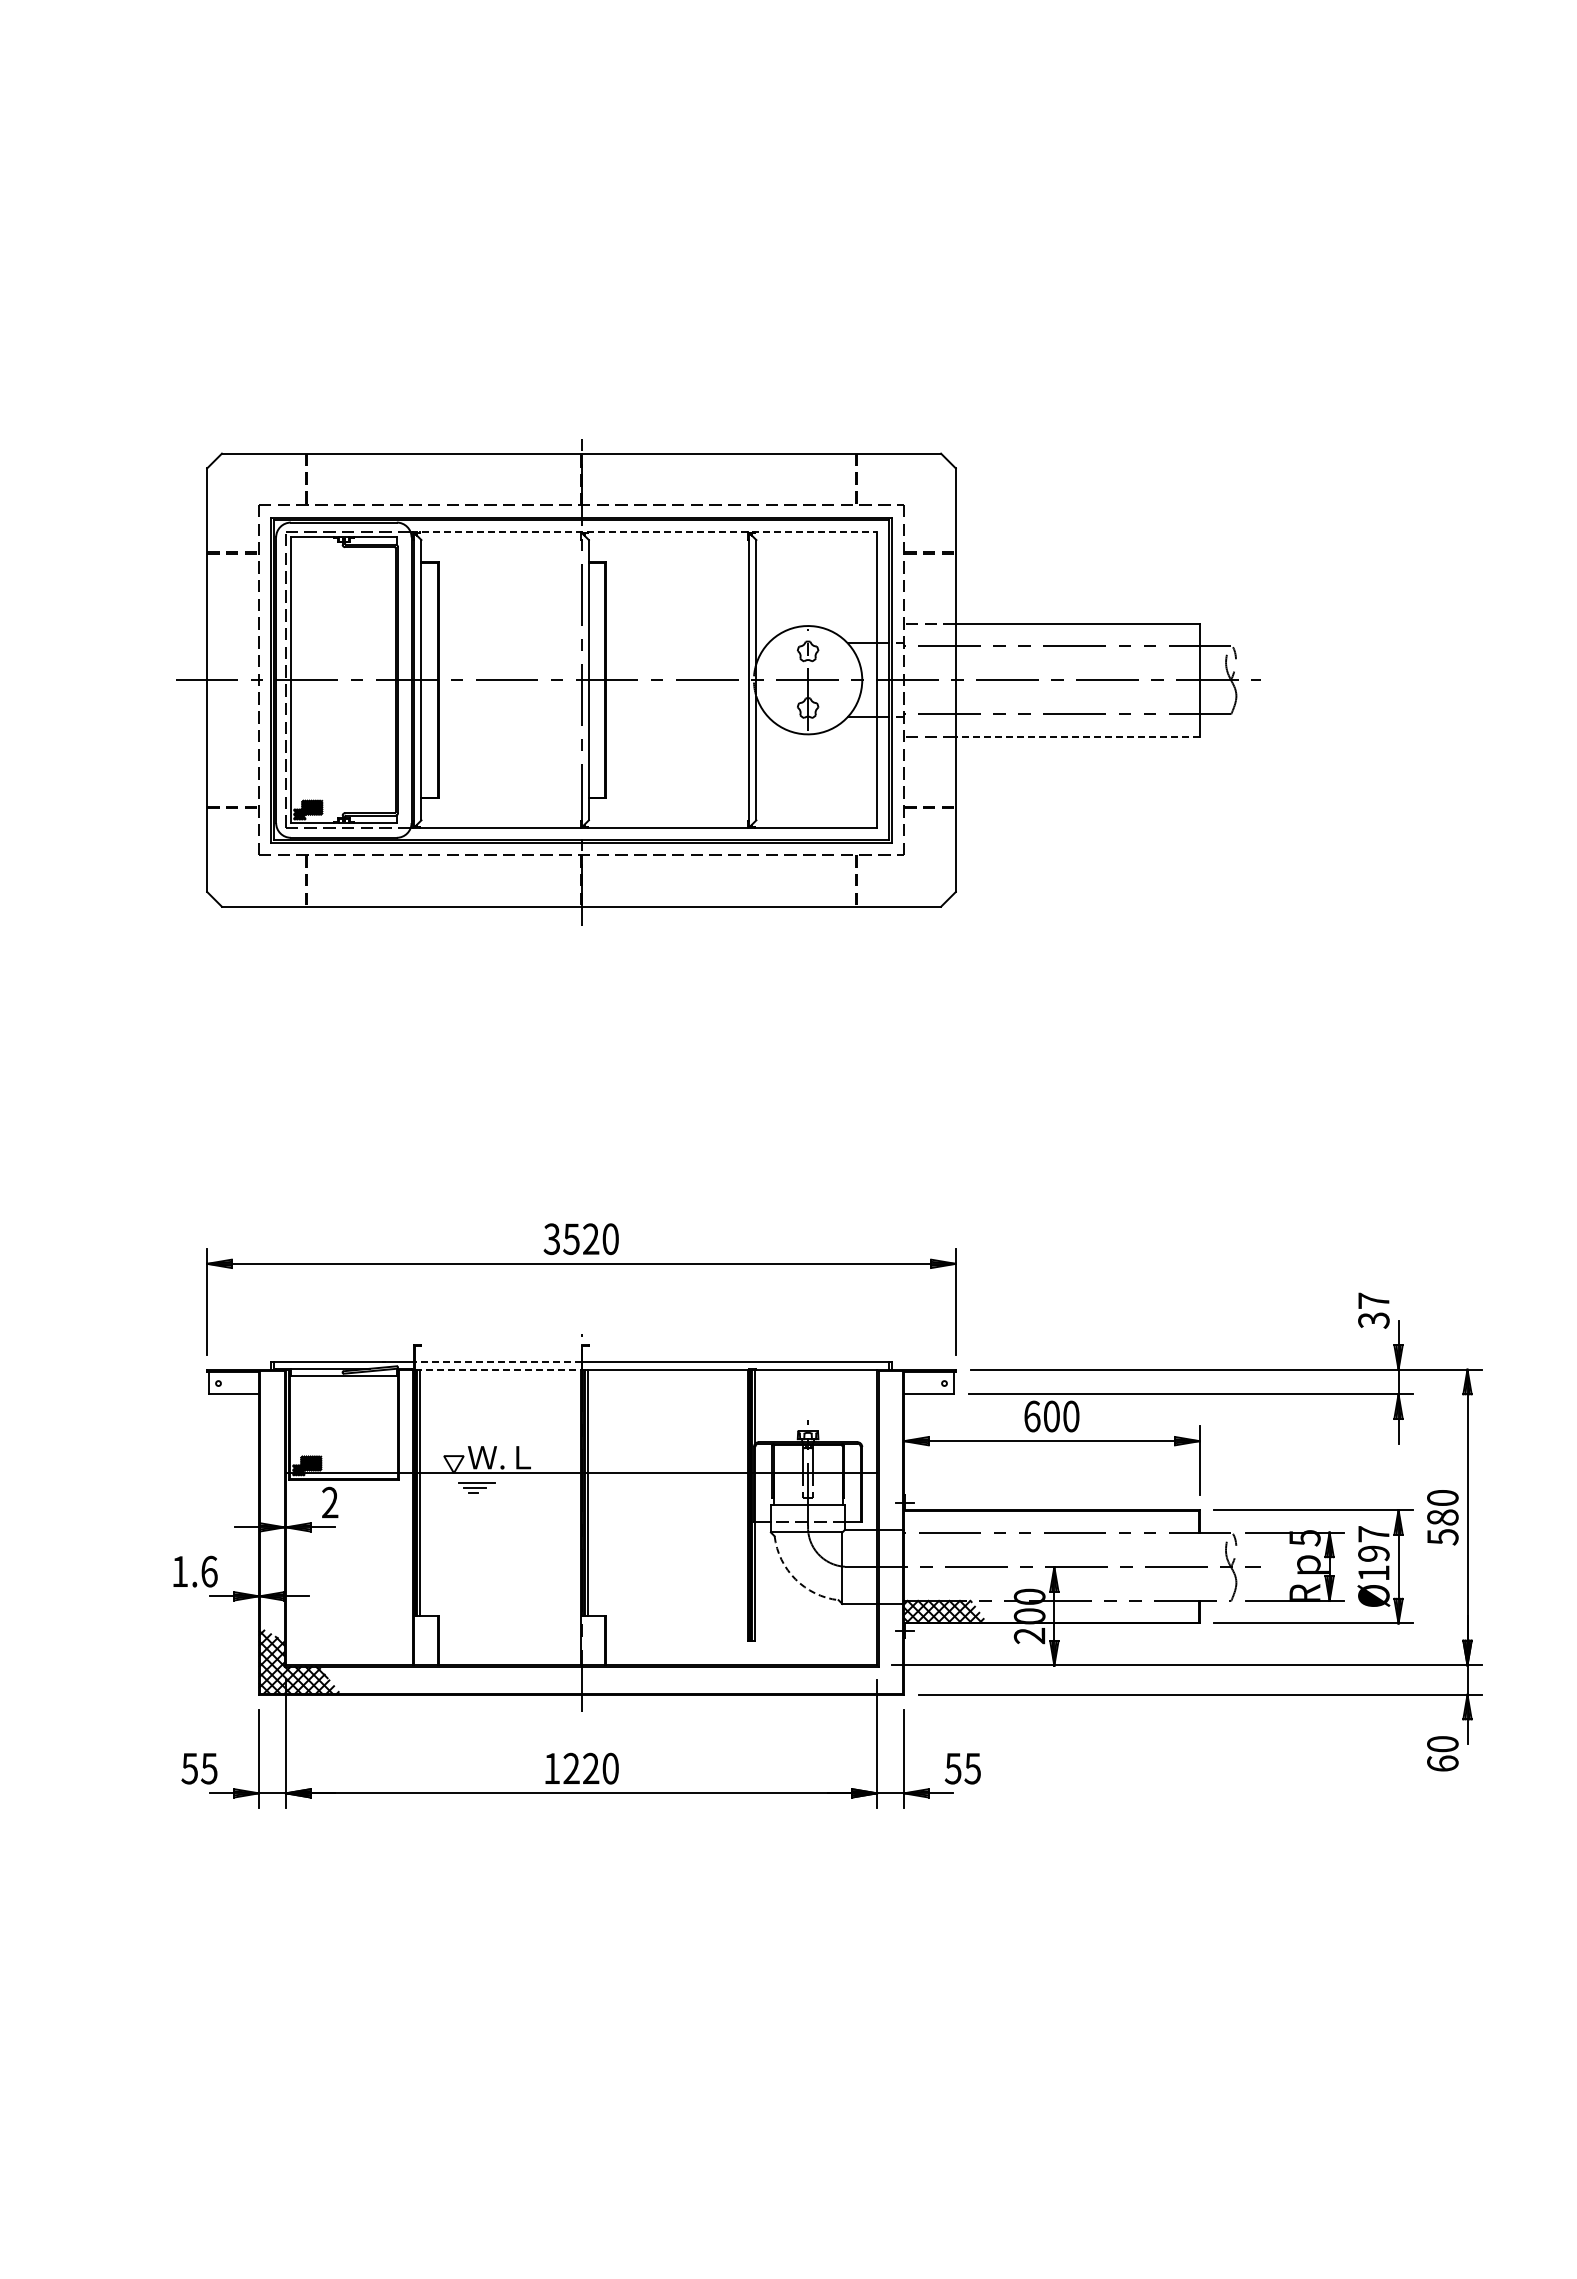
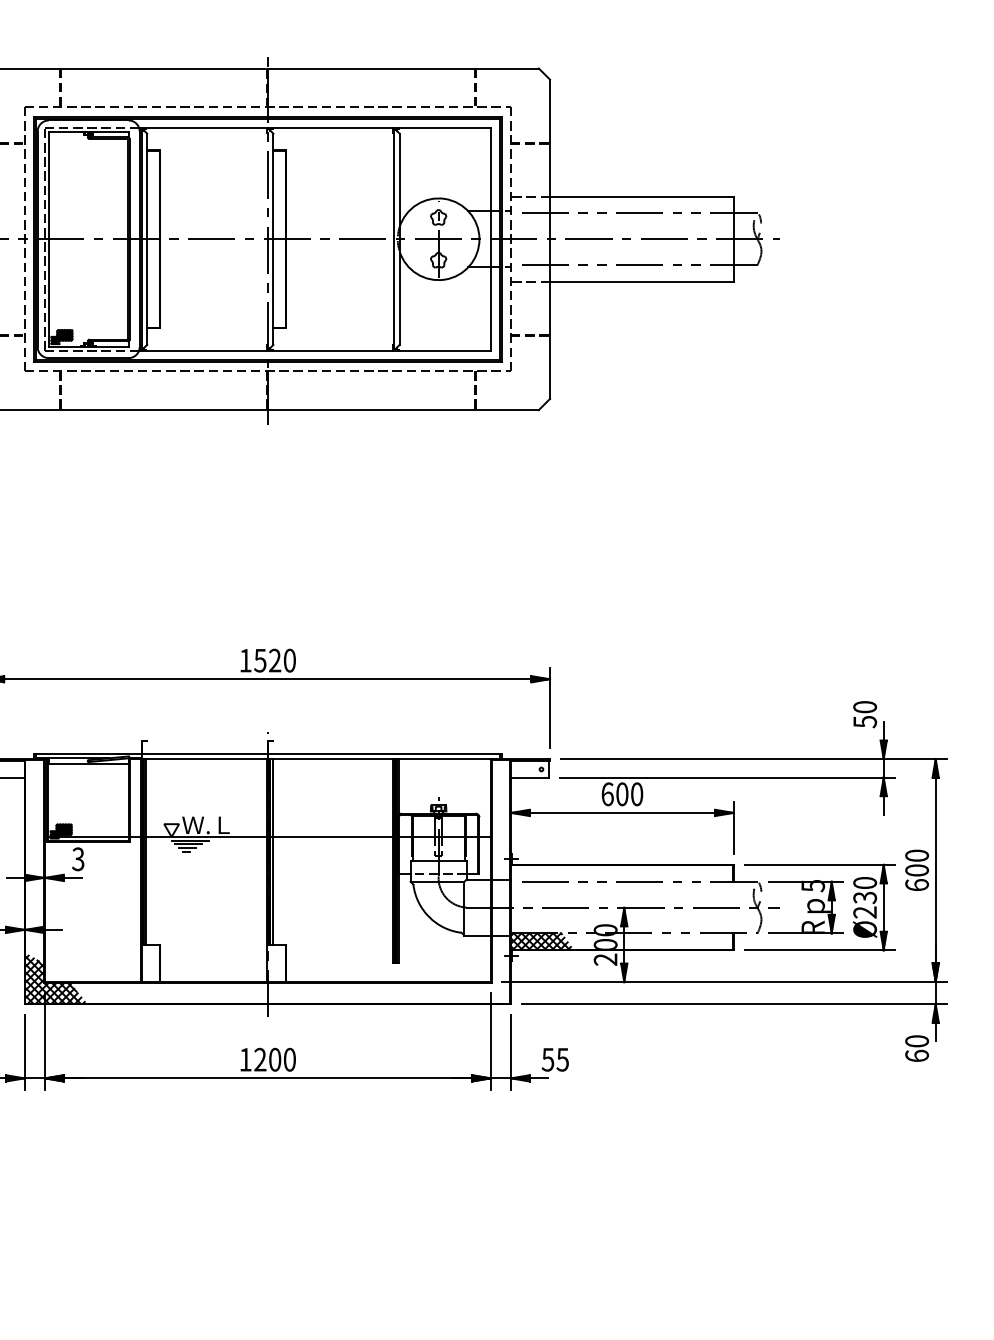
line: (644, 532) -> (315, 127), dashed -> solid
line: (1077, 736) -> (641, 281), dashed -> solid
text: (551, 1239) -> (245, 660), 3520 -> 1520
text: (1373, 1310) -> (864, 714), 37 -> 50
line: (497, 1362) -> (204, 753), dashed -> solid
line: (498, 1369) -> (205, 758), dashed -> solid
line: (478, 1478) -> (190, 841), added
text: (329, 1502) -> (77, 859), 2 -> 3
text: (1442, 1527) -> (916, 877), 580 -> 600
text: (1373, 1553) -> (864, 897), Ø197 -> Ø230
arc: (795, 1579) -> (429, 917), dashed -> solid
text: (591, 1768) -> (275, 1059), 1220 -> 1200

